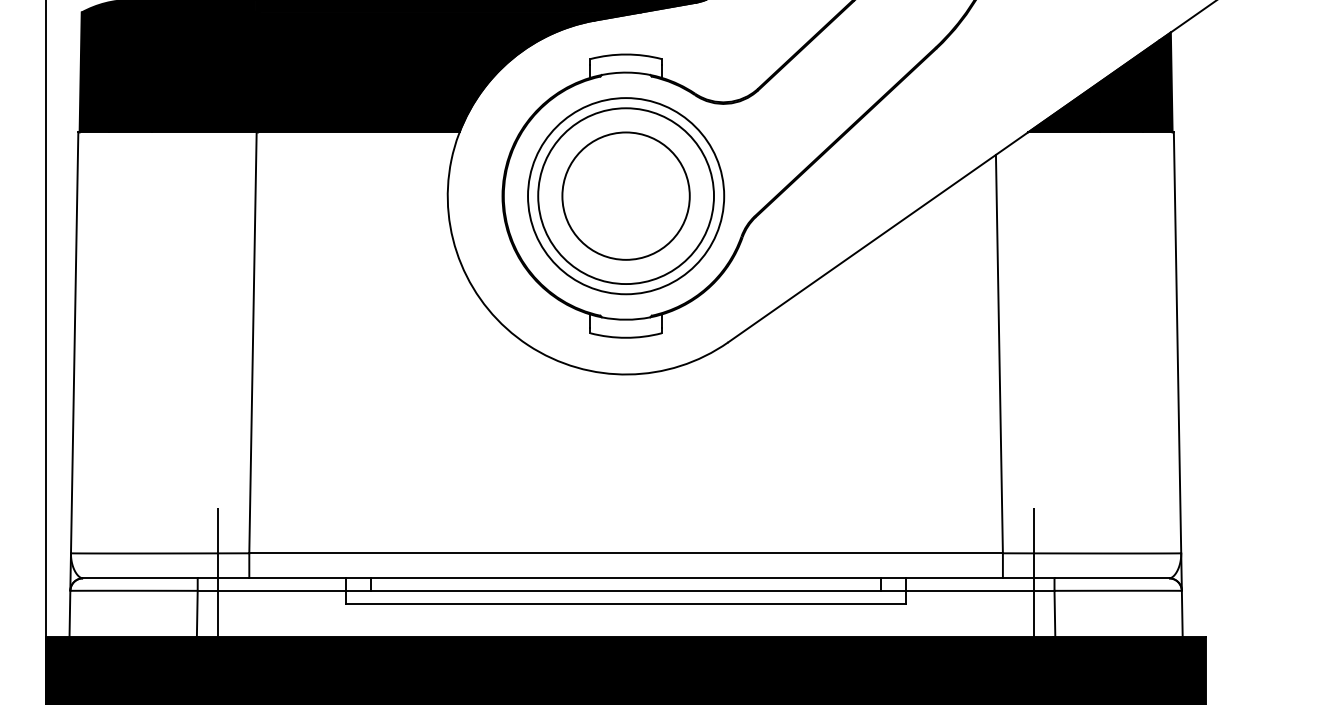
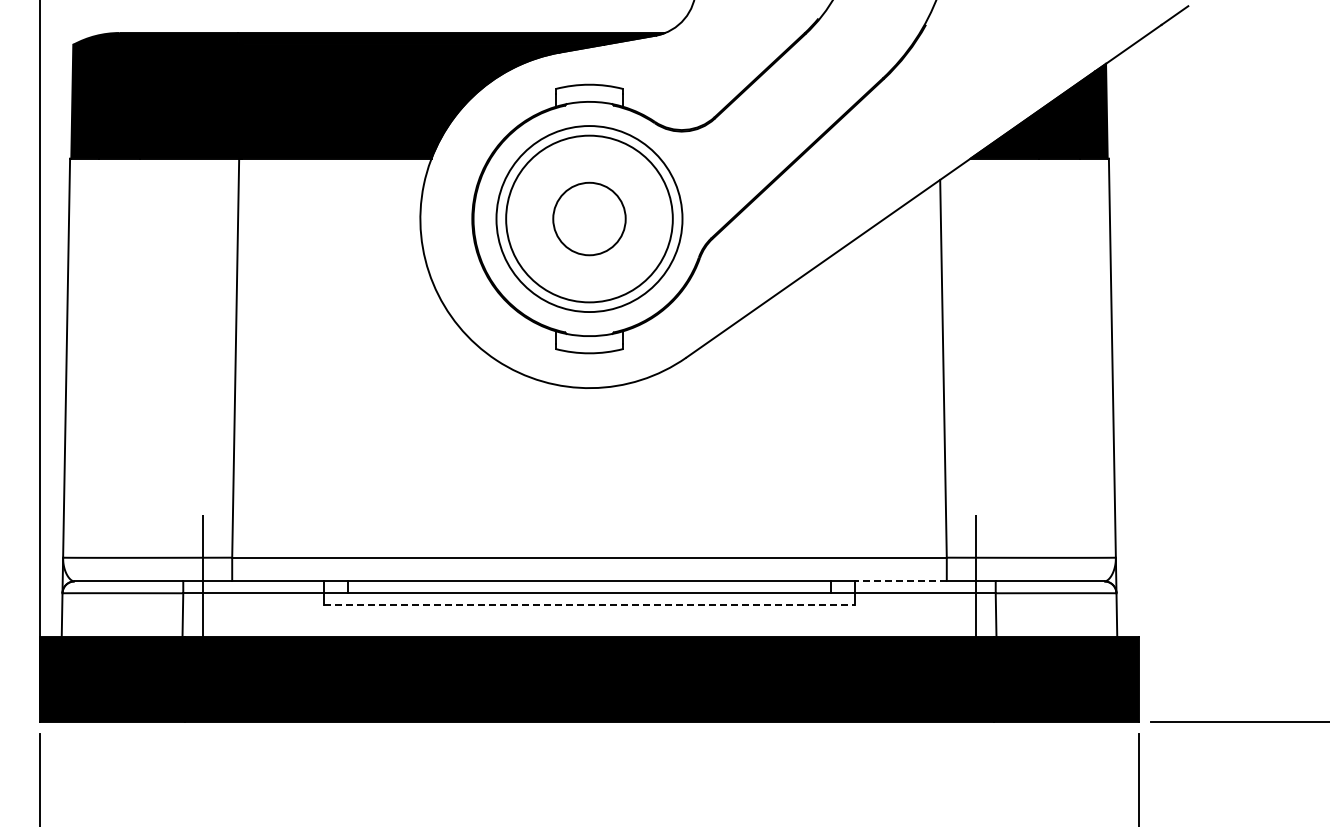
circle: (626, 195) -> (589, 218), size x0.6
line: (955, 578) -> (901, 581), solid -> dashed
line: (626, 603) -> (589, 605), solid -> dashed

